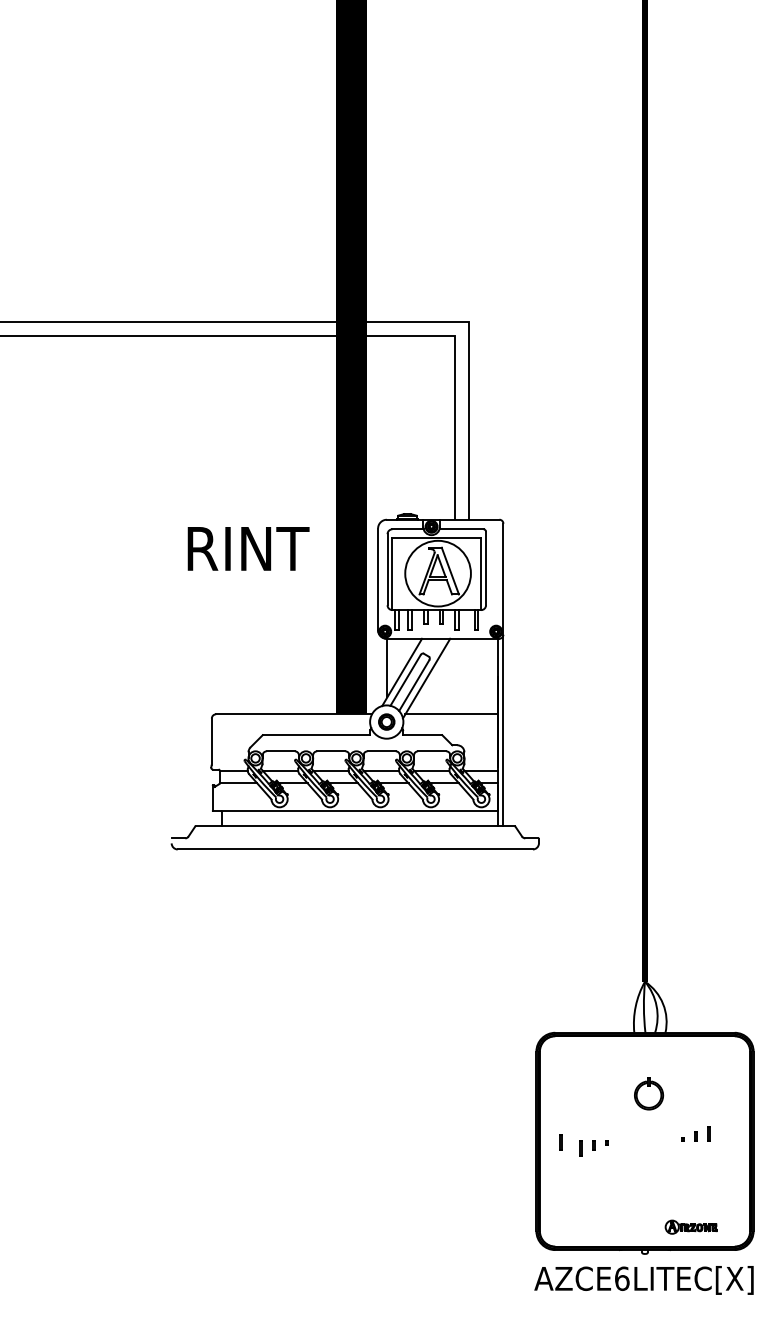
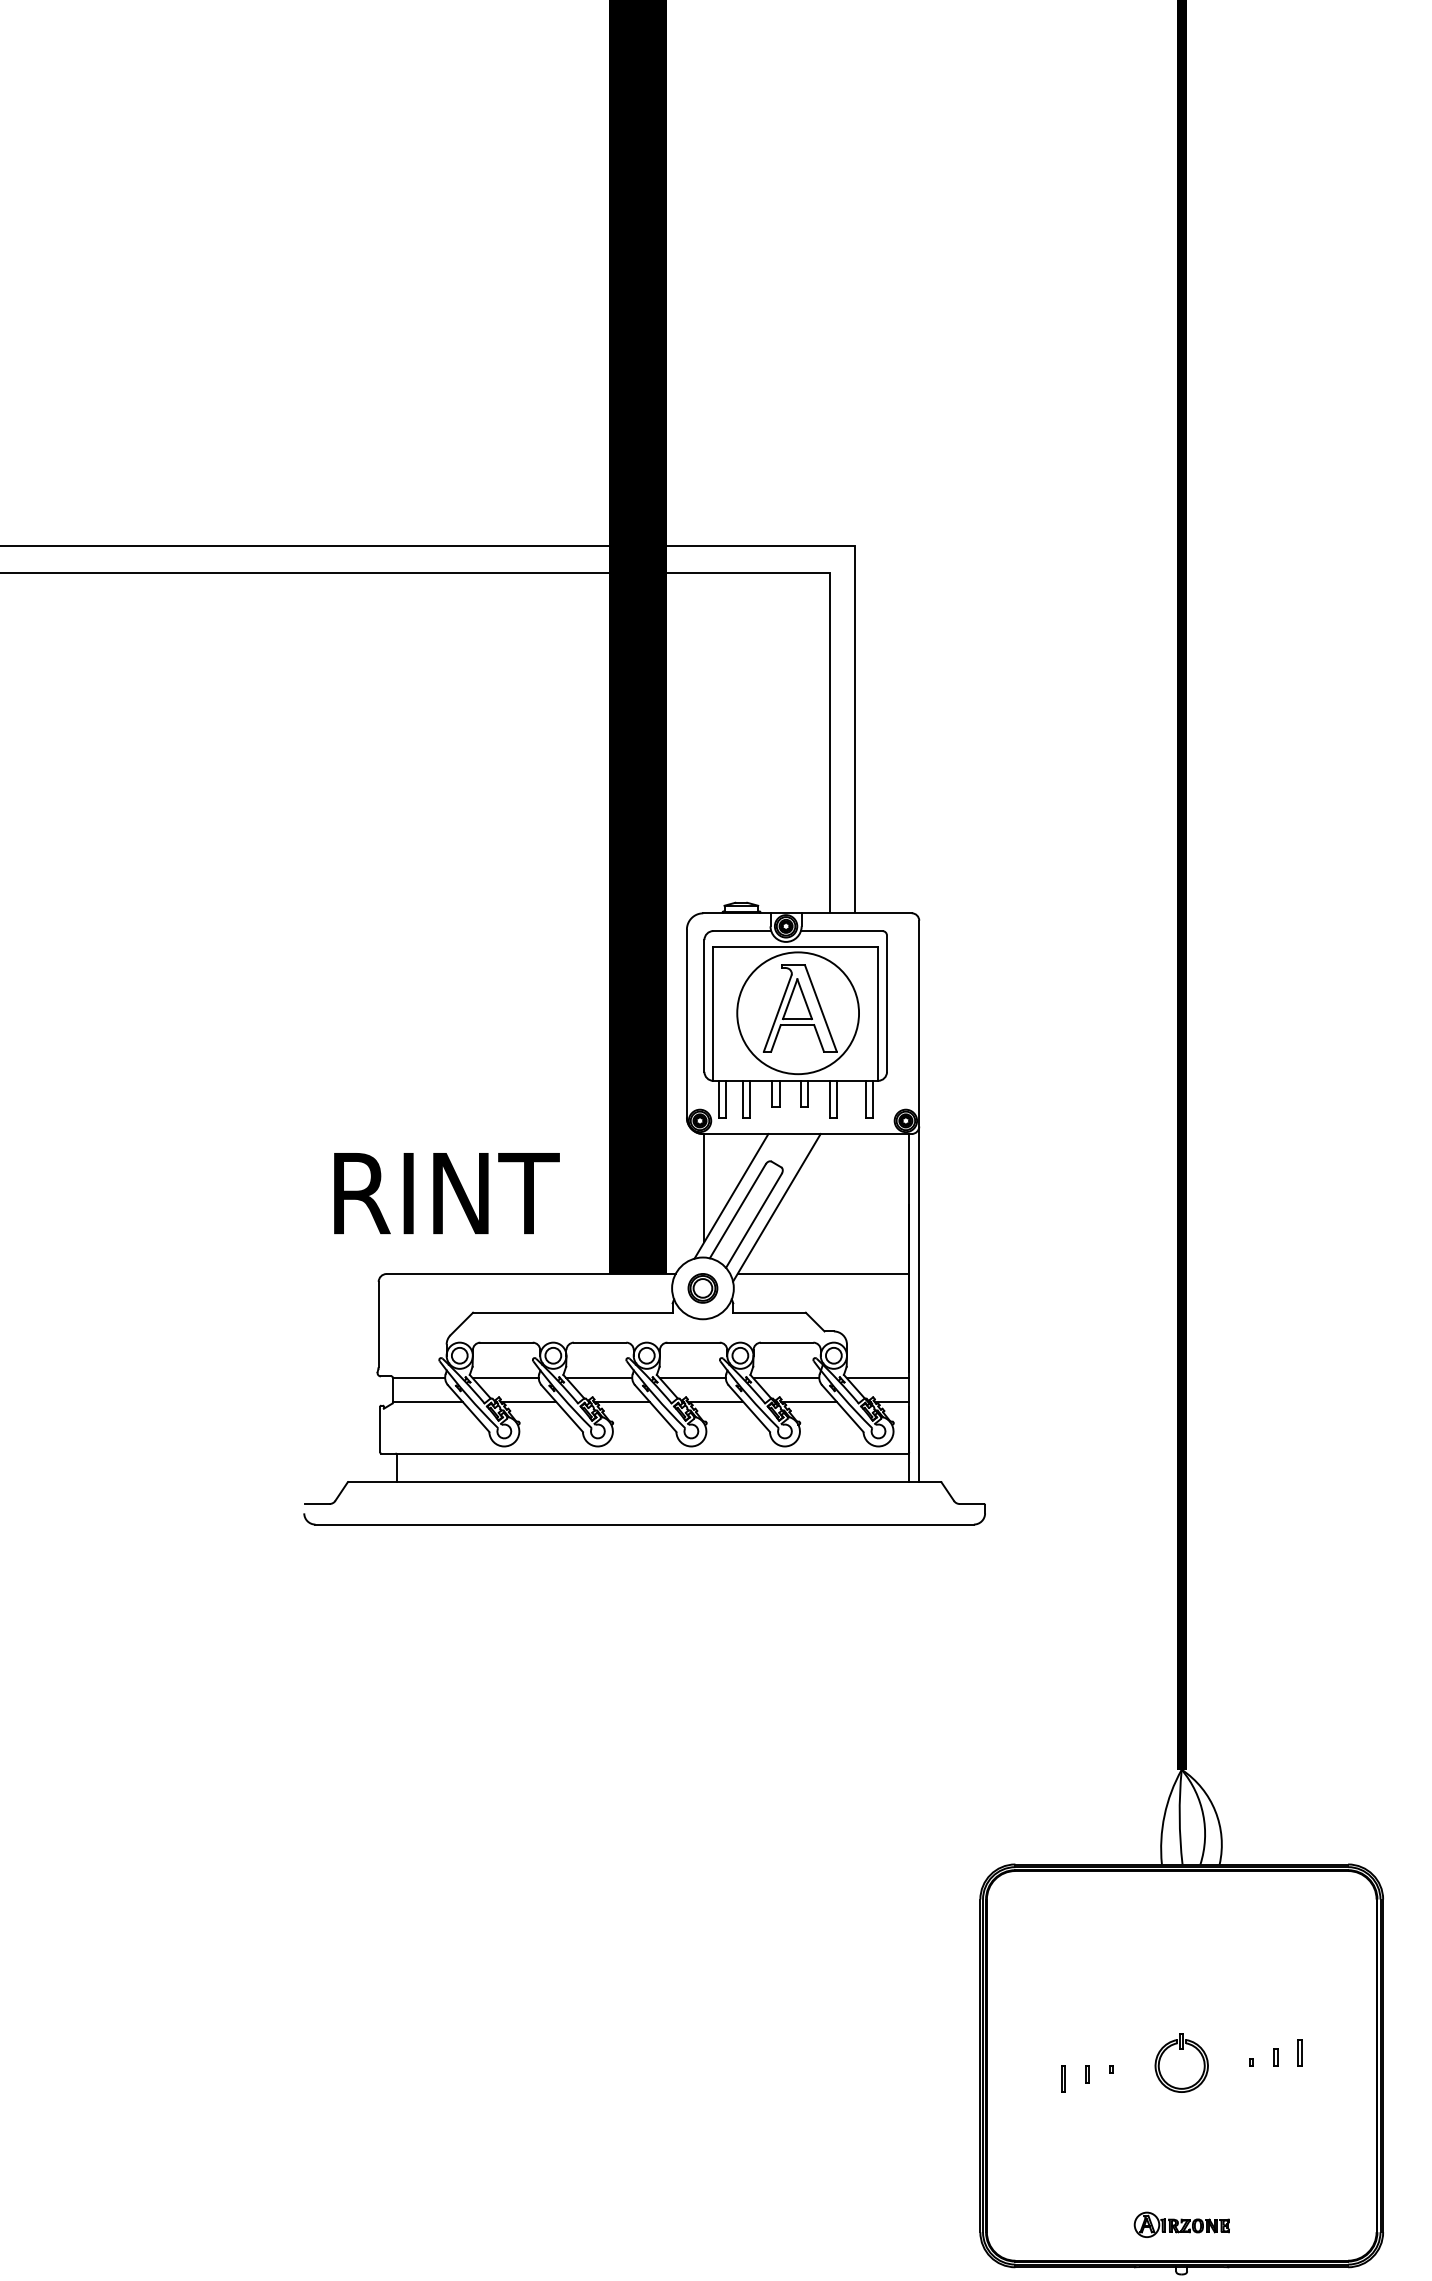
text: (248, 548) -> (446, 1192), moved
part: (649, 1093) -> (1182, 2062), moved
line: (560, 1142) -> (1025, 2067), removed
part: (690, 1226) -> (1180, 2223), moved

